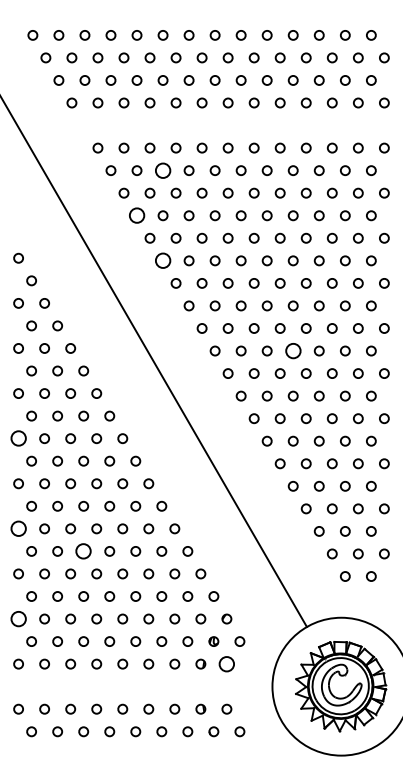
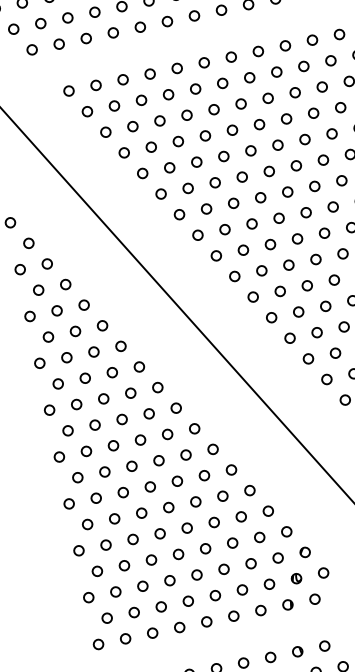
circle: (162, 170) -> (140, 100), size x0.62
circle: (136, 215) -> (123, 152), size x0.62
circle: (162, 260) -> (160, 193), size x0.62
circle: (292, 350) -> (315, 259), size x0.62
circle: (18, 438) -> (49, 410), size x0.62
circle: (18, 528) -> (68, 503), size x0.62
circle: (83, 551) -> (141, 513), size x0.62
circle: (18, 618) -> (88, 597), size x0.62
circle: (226, 663) -> (314, 598), size x0.62

